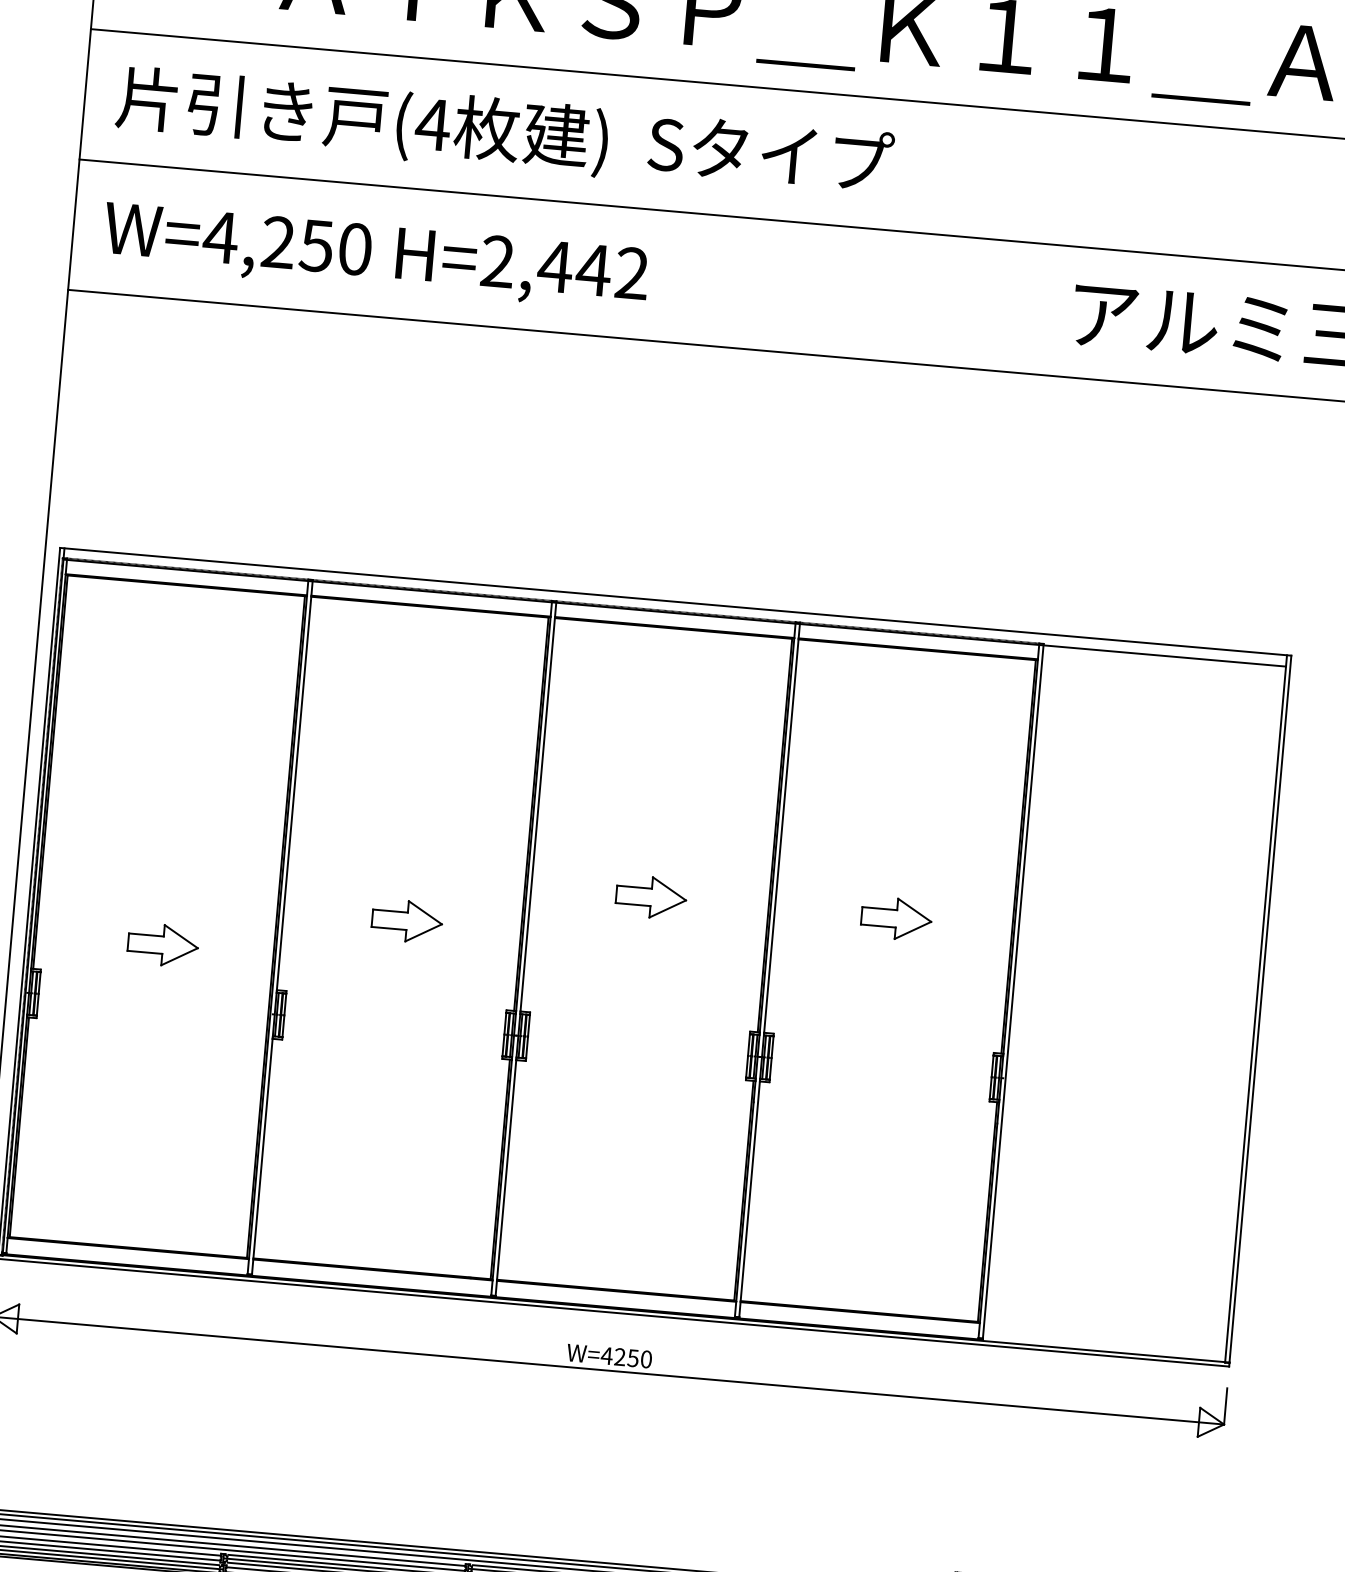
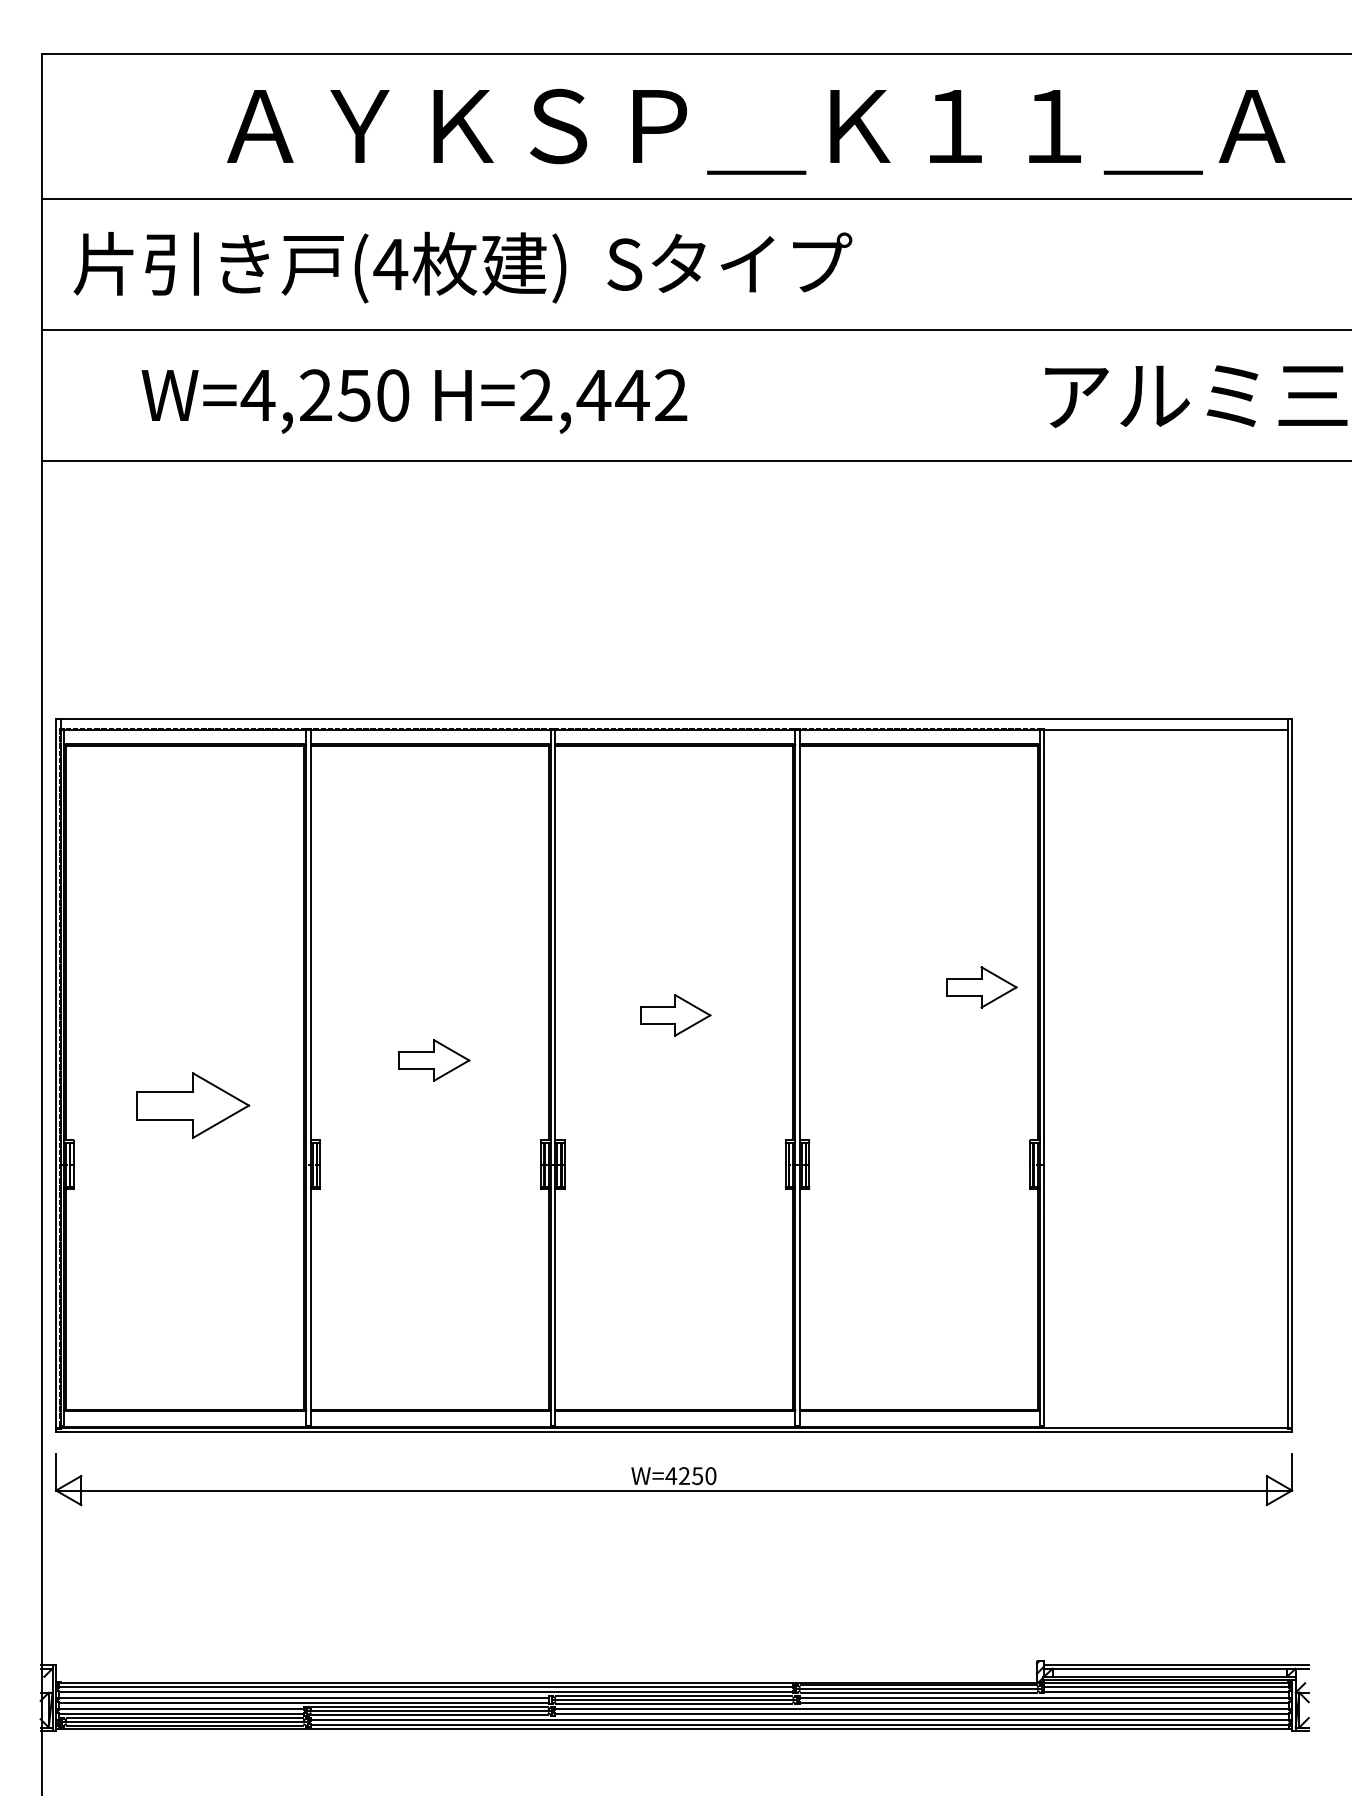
text: (376, 257) -> (414, 401), moved
part: (896, 918) -> (981, 987), moved
part: (163, 945) -> (193, 1105), size x1.6

